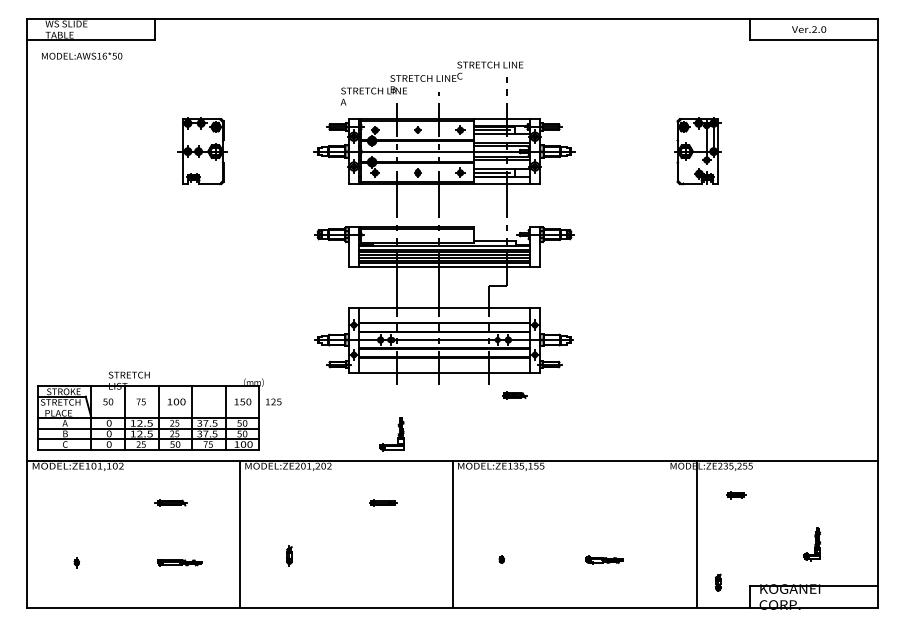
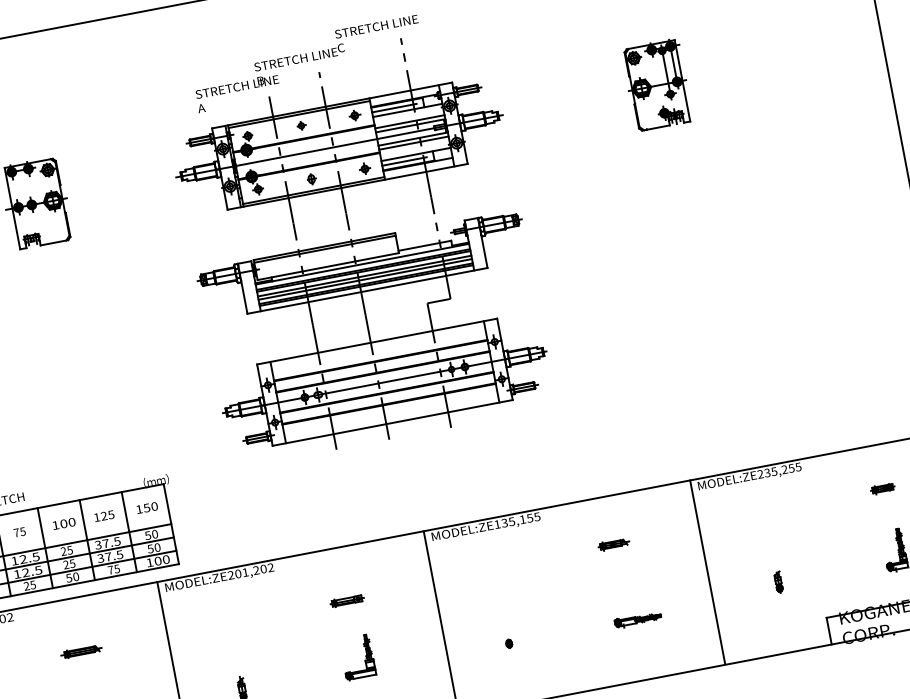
part: (514, 395) -> (613, 544), moved
text: (273, 401) -> (103, 515), moved
part: (391, 434) -> (357, 658), moved
part: (736, 495) -> (883, 489), moved
line: (697, 533) -> (708, 571), moved
part: (718, 582) -> (778, 581), moved

